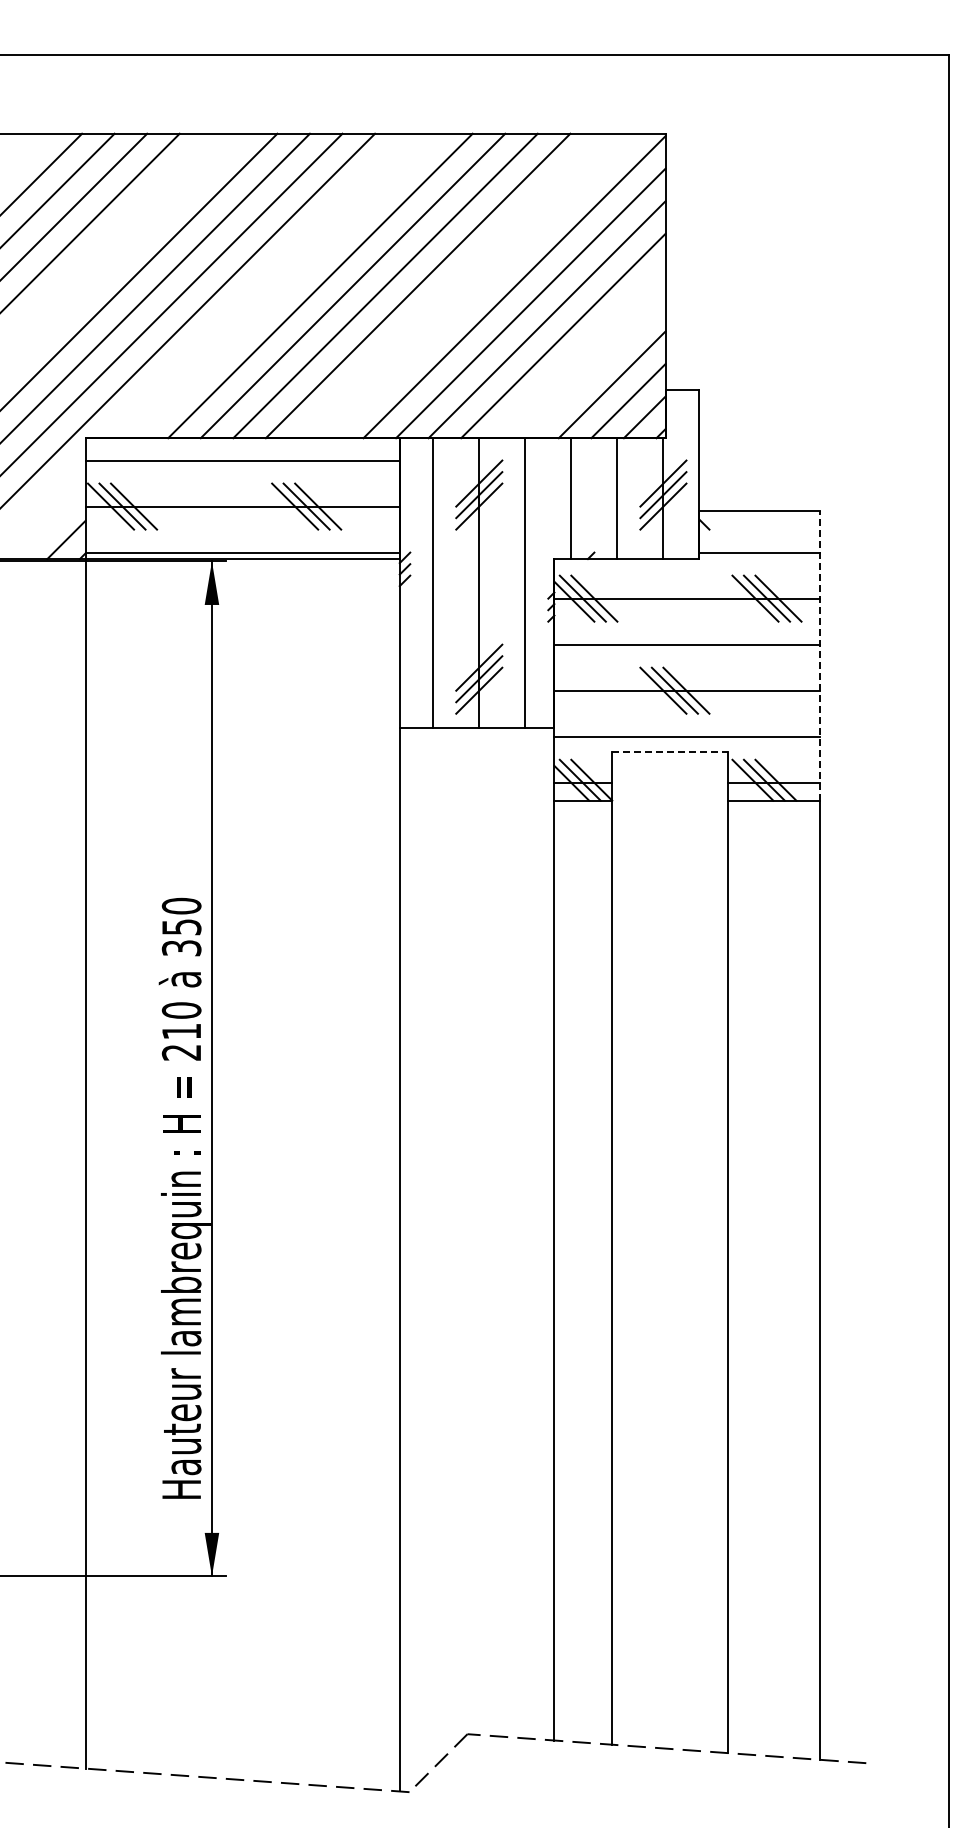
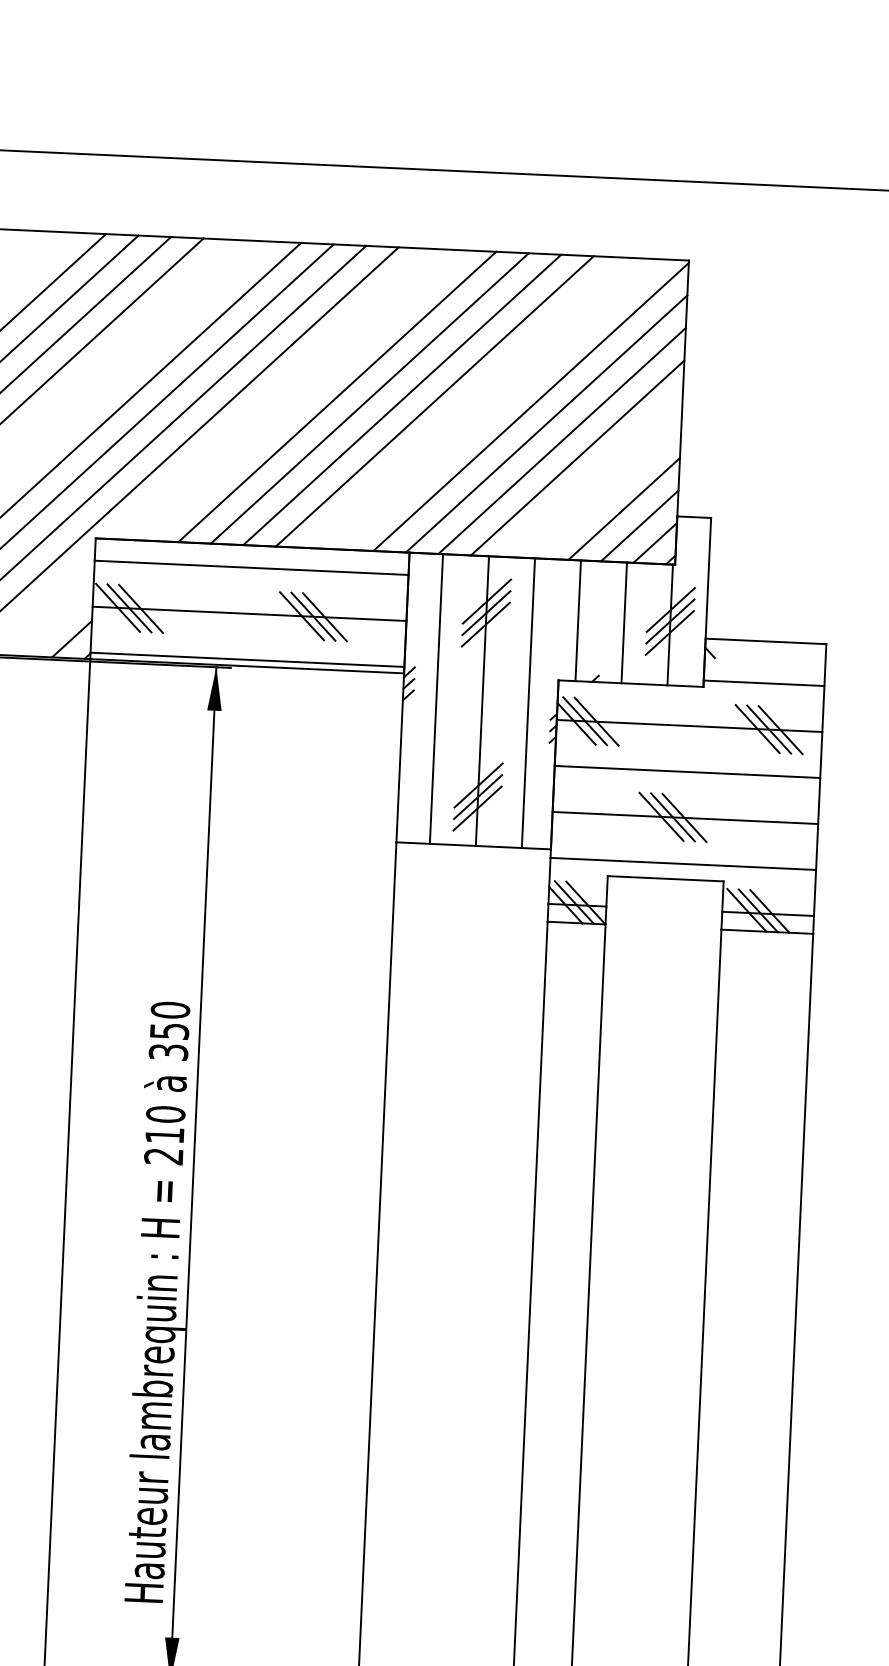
line: (820, 655) -> (820, 788), dashed -> solid
line: (670, 752) -> (665, 878), dashed -> solid

